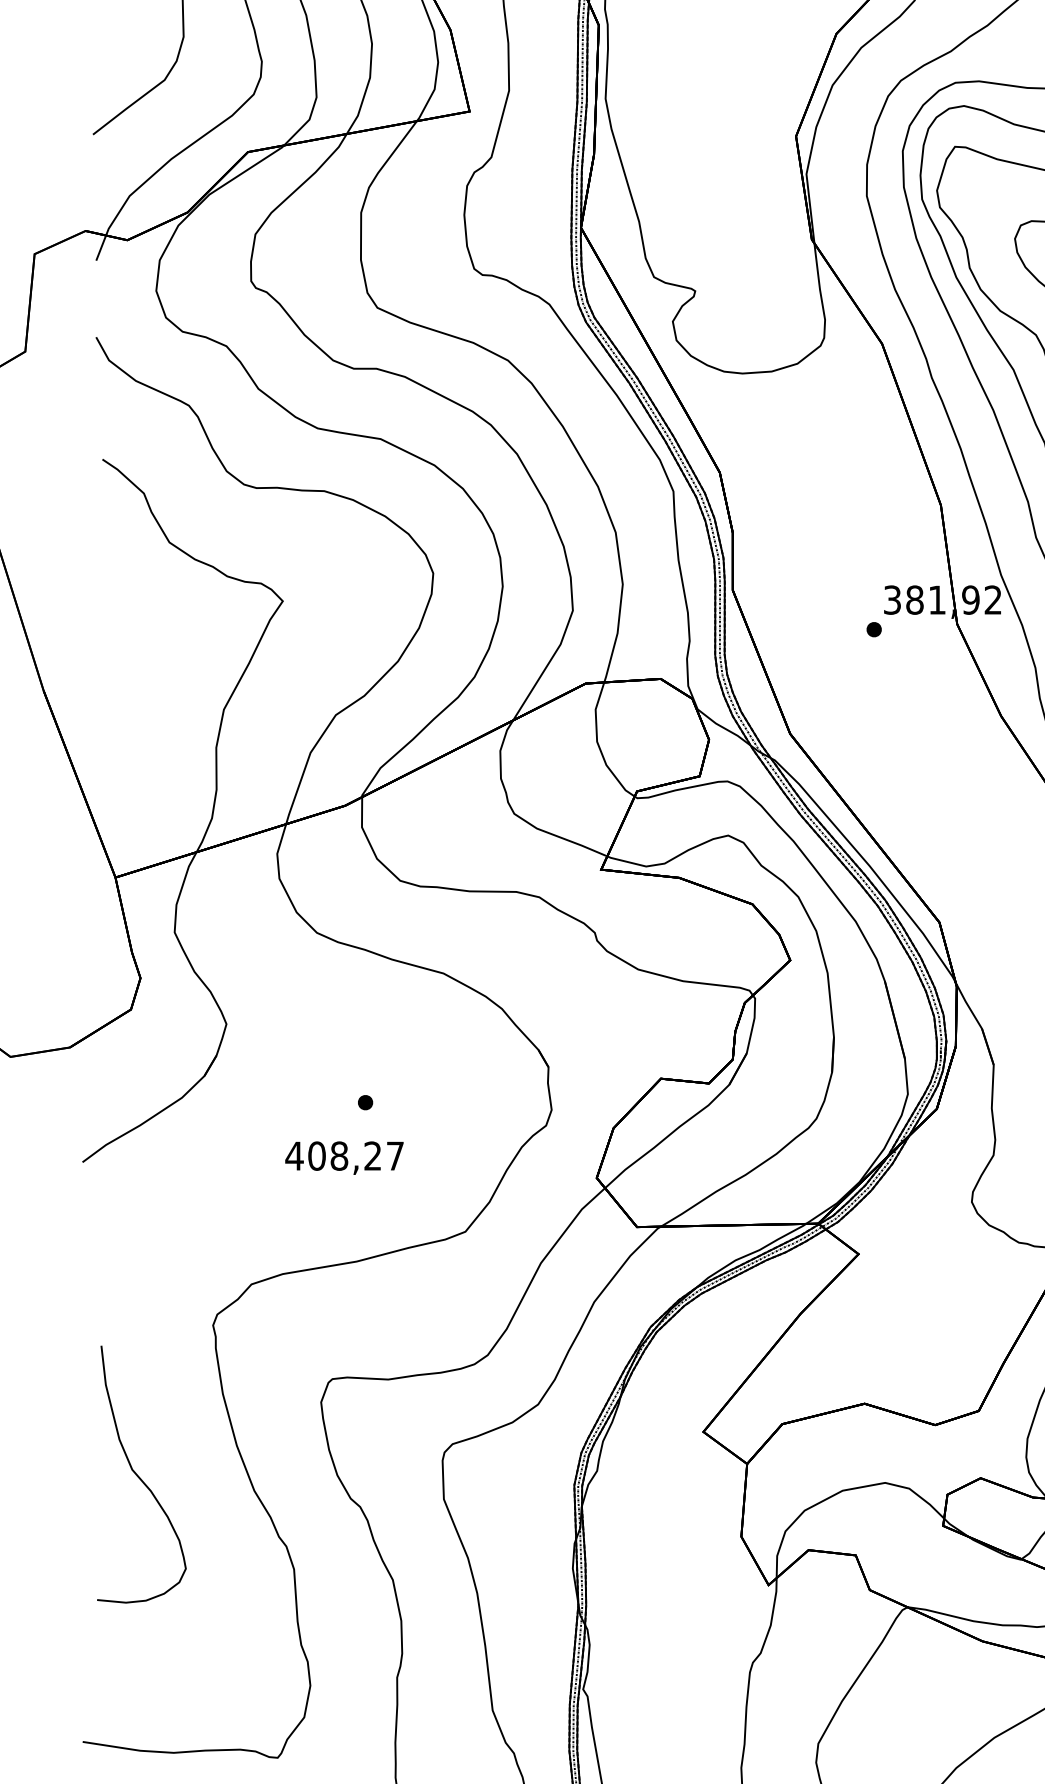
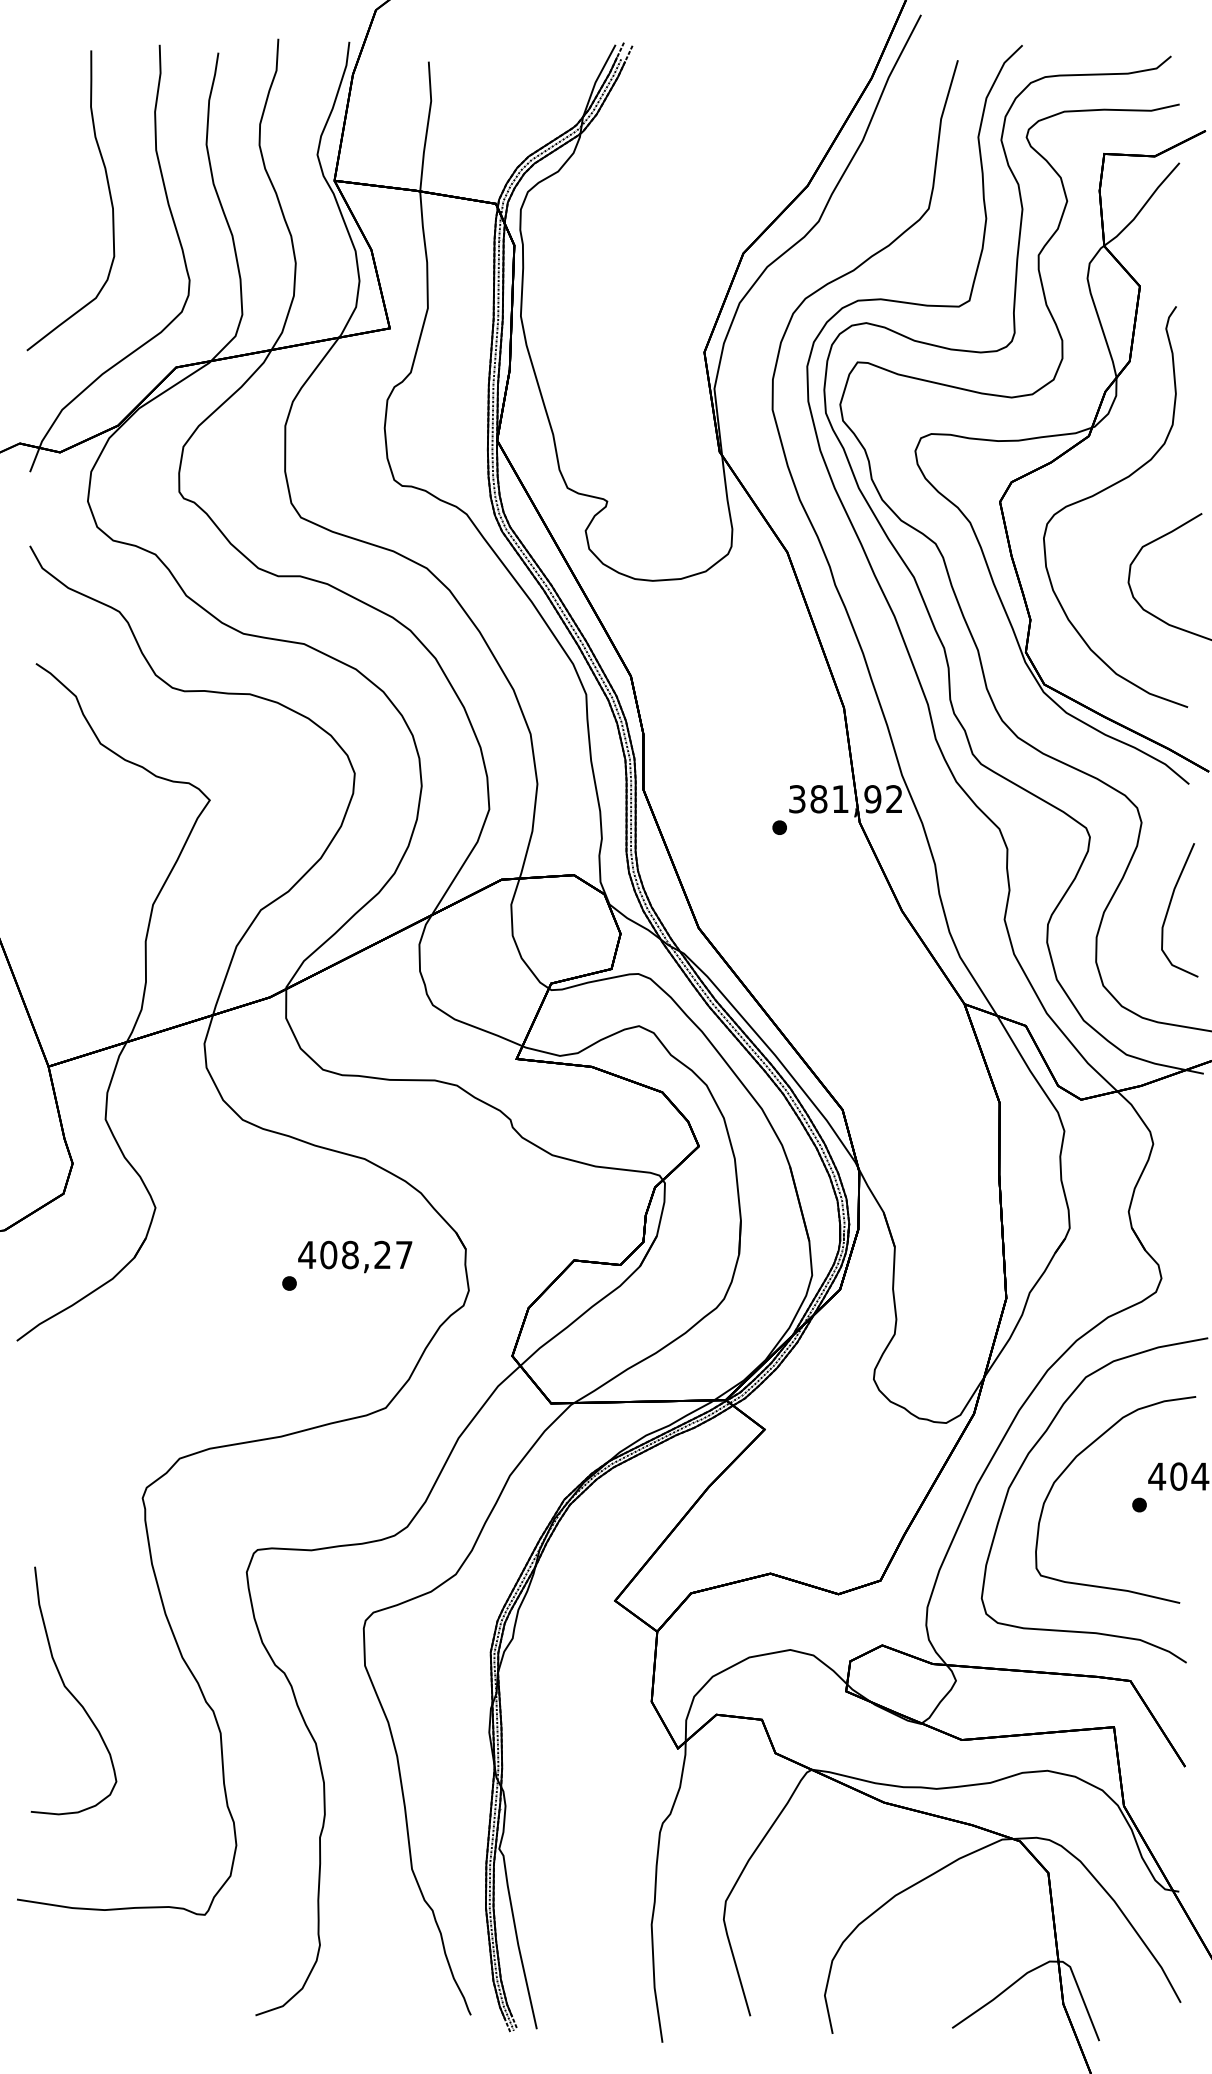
text: (344, 1157) -> (355, 1256), moved
curve: (139, 1476) -> (71, 1692), moved

